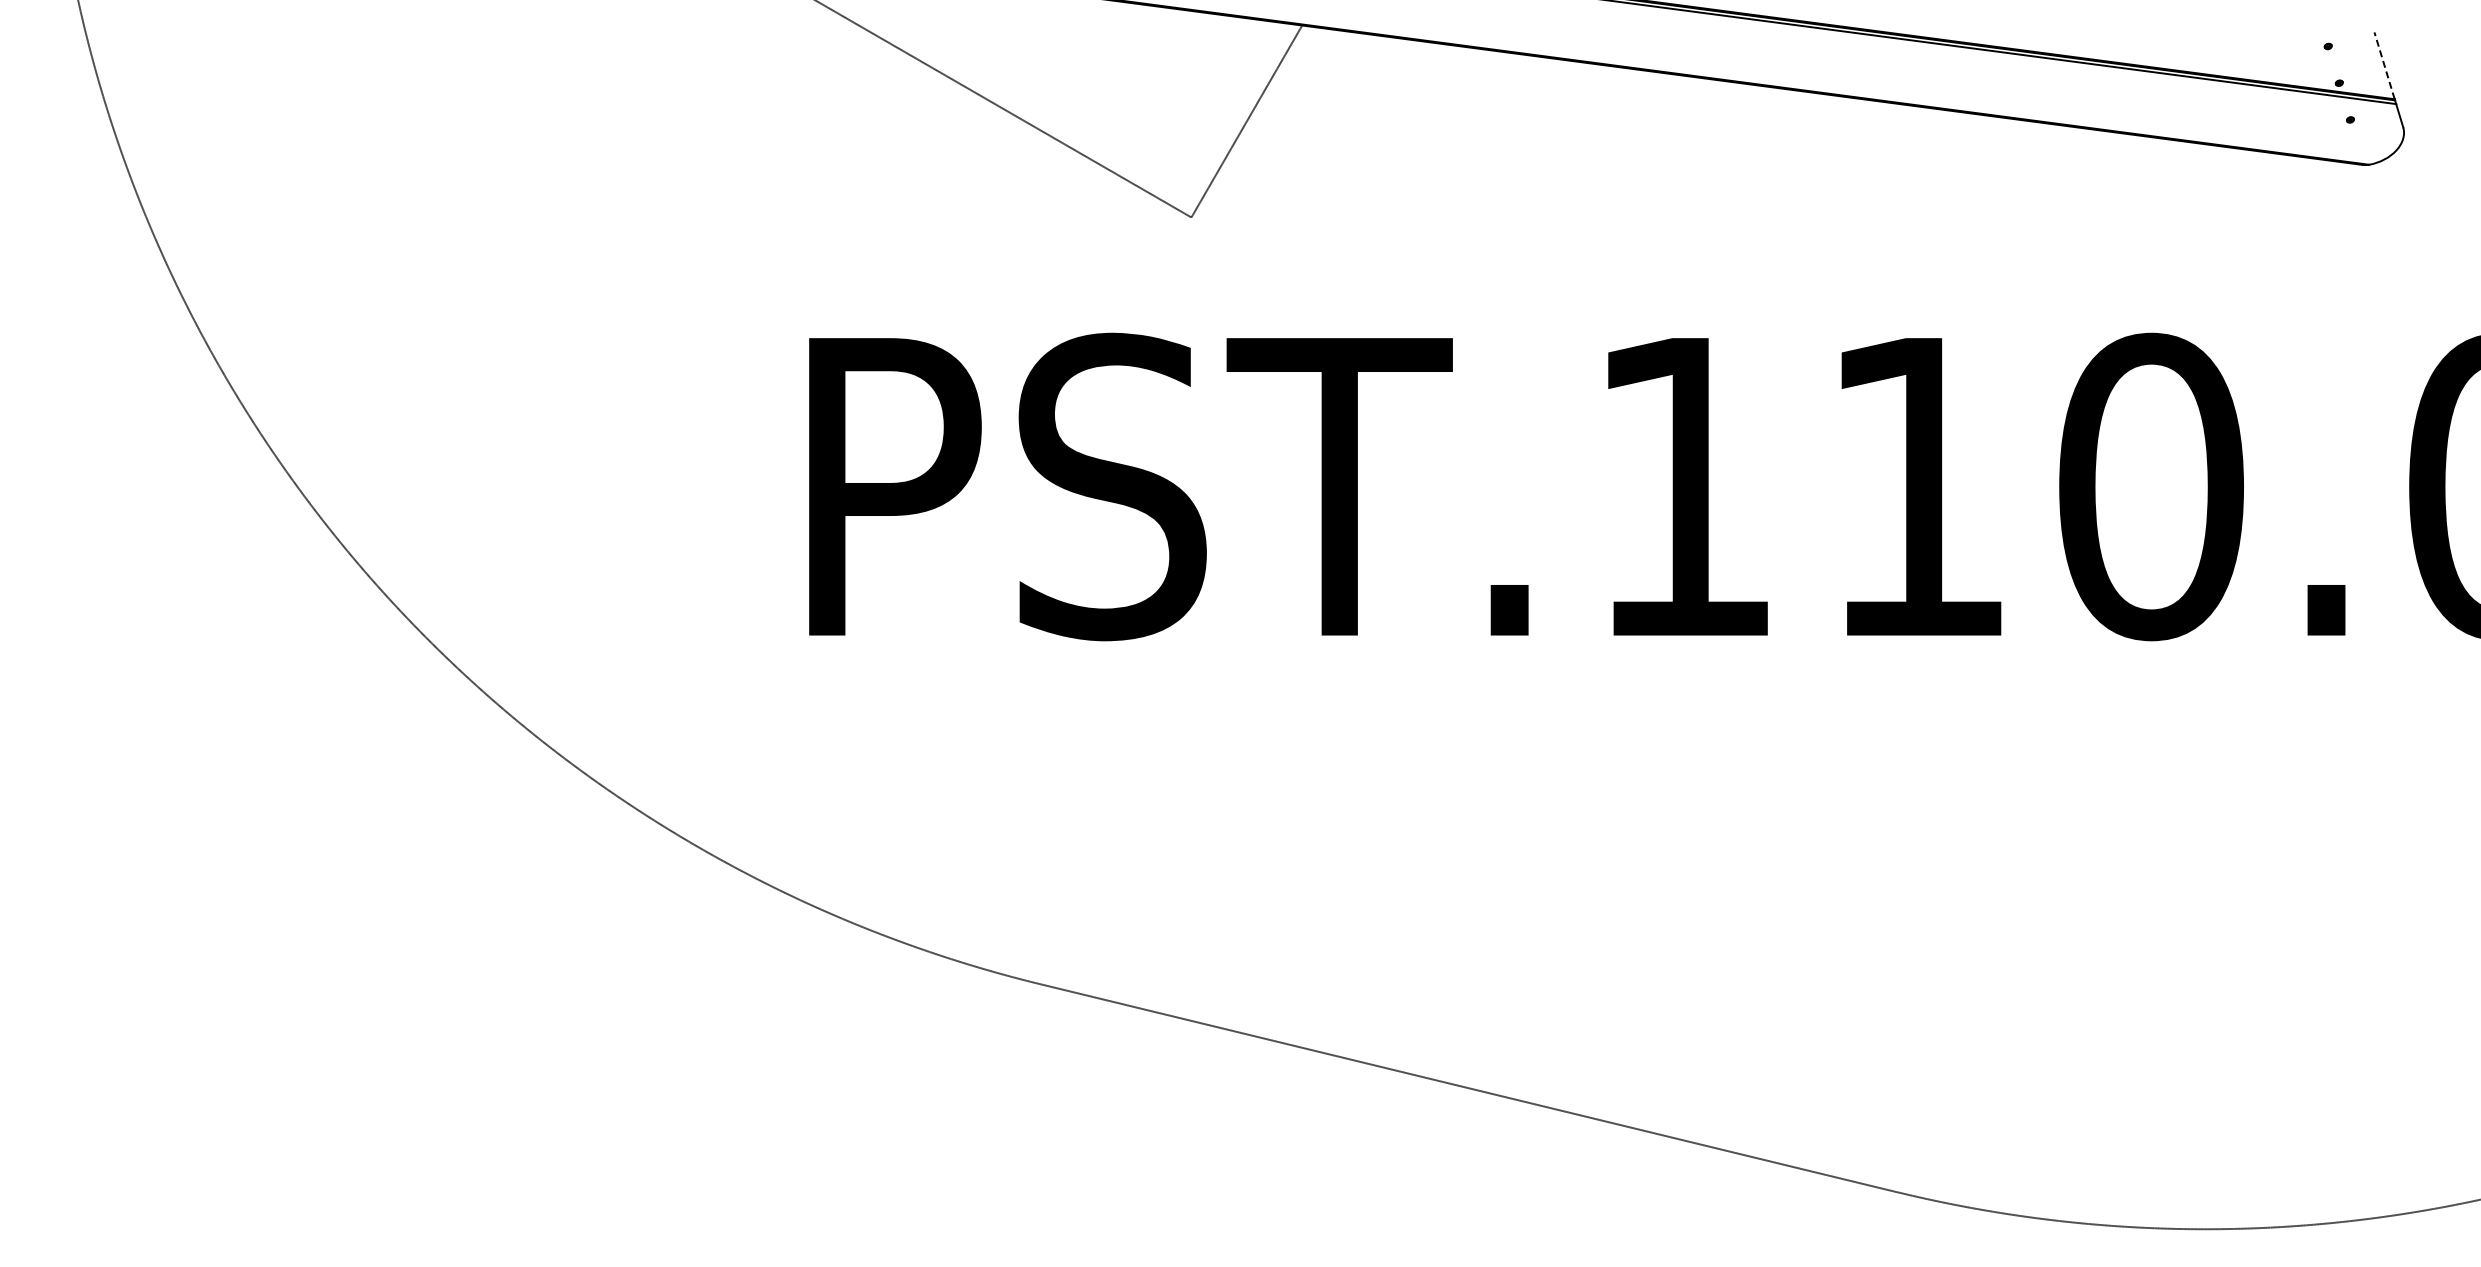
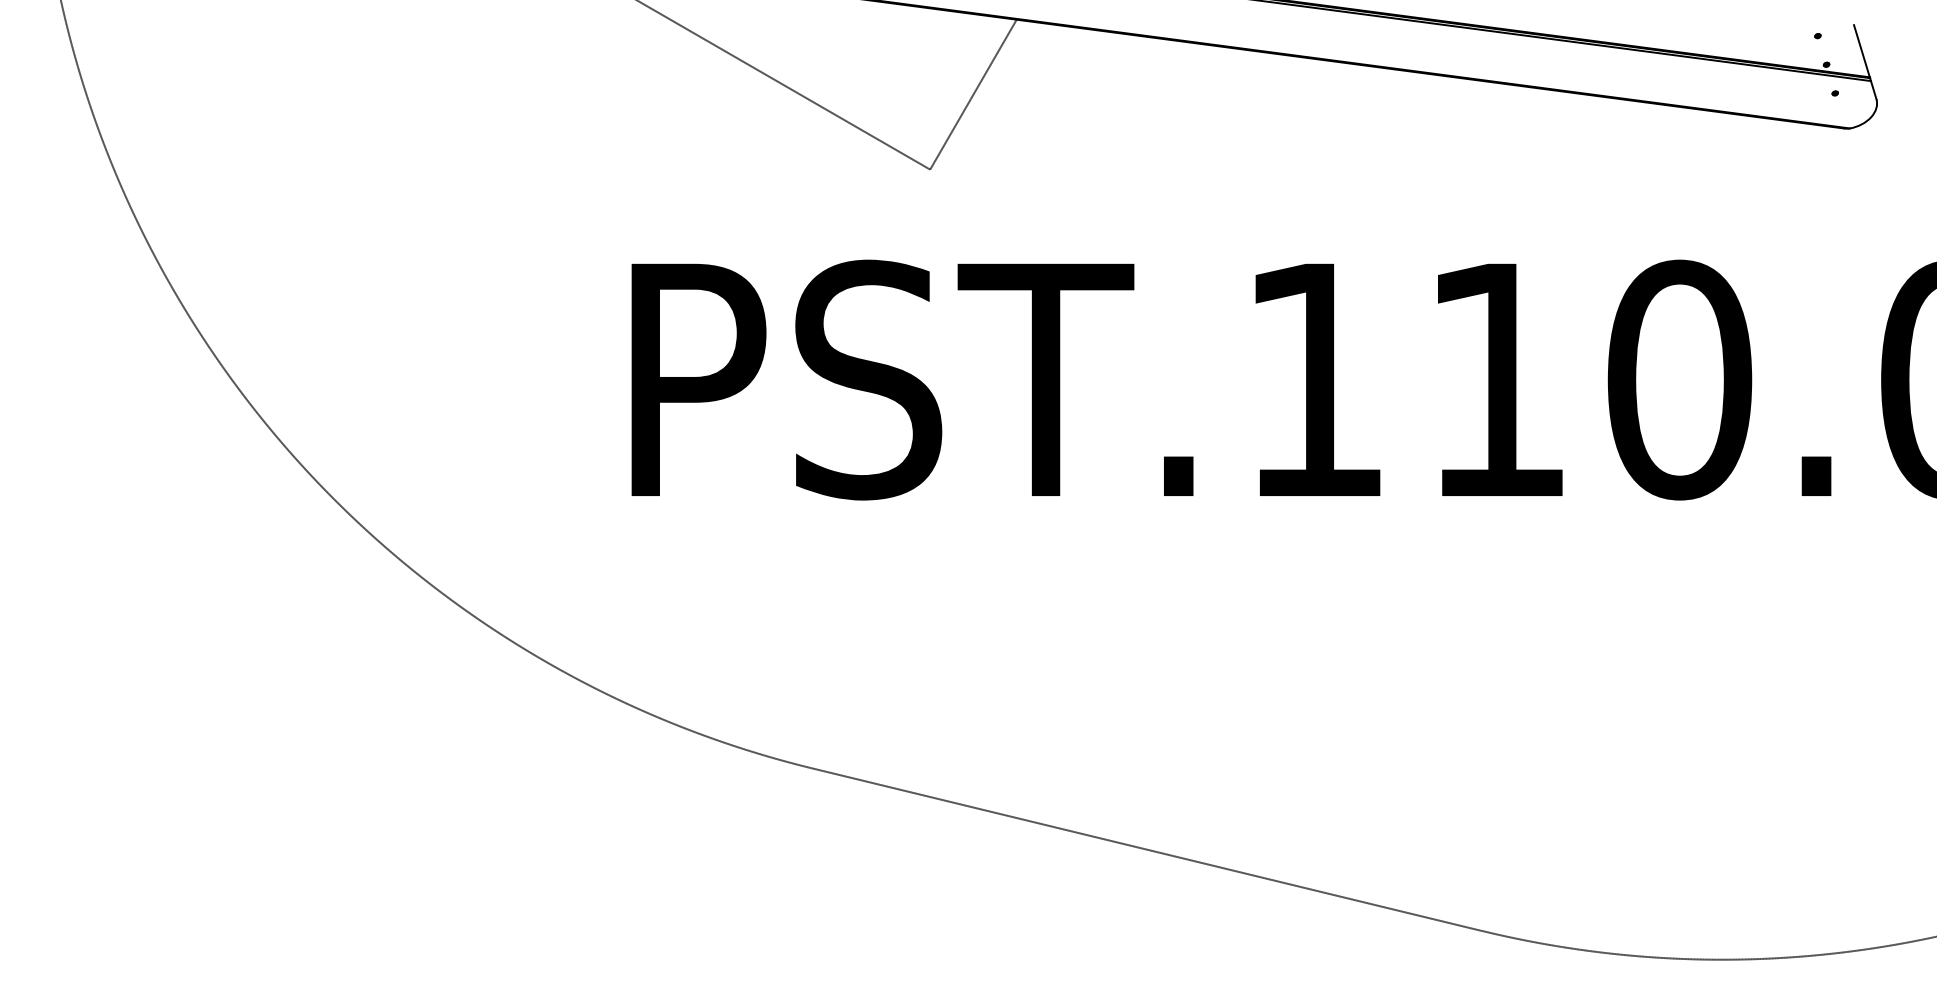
line: (2384, 65) -> (1861, 50), dashed -> solid

